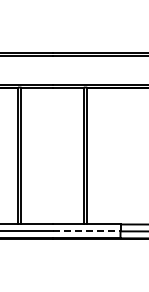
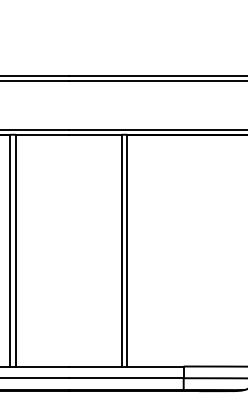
line: (86, 231) -> (126, 378), dashed -> solid

